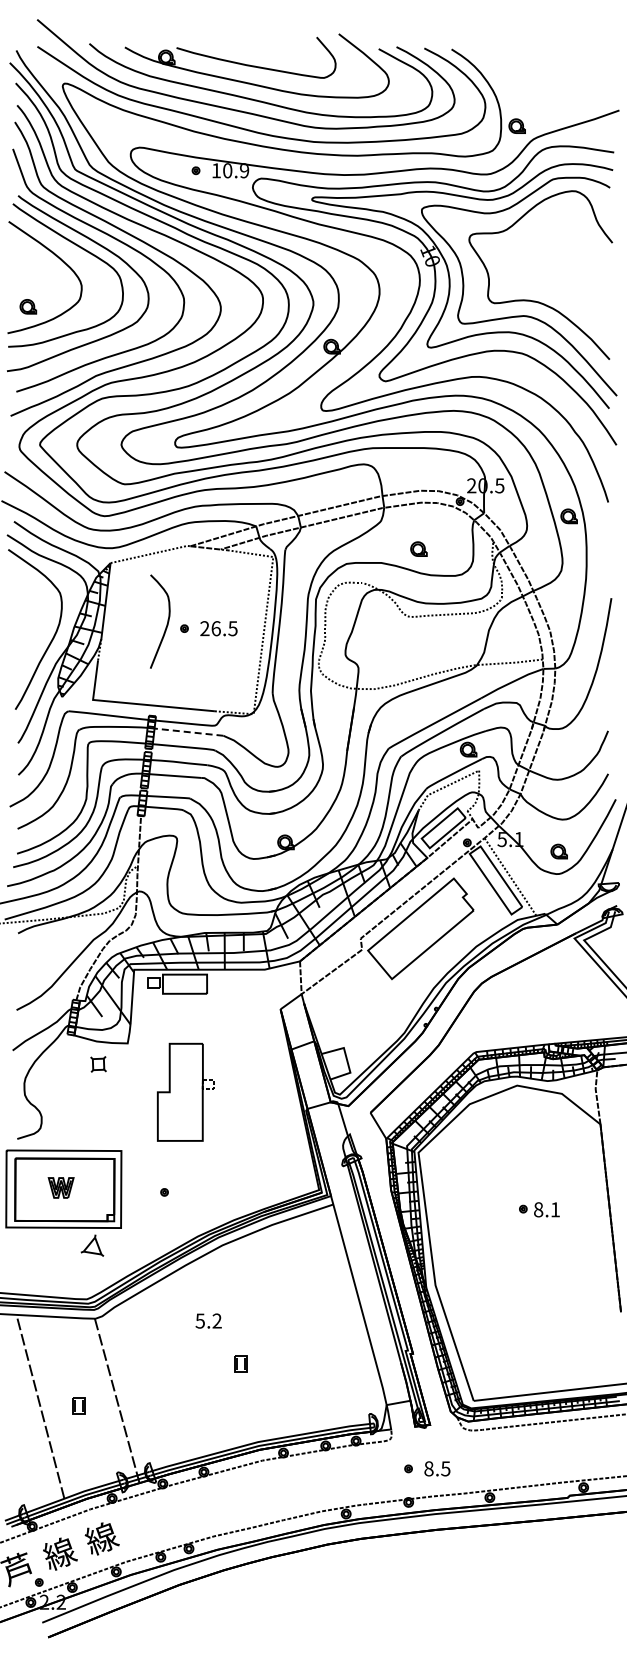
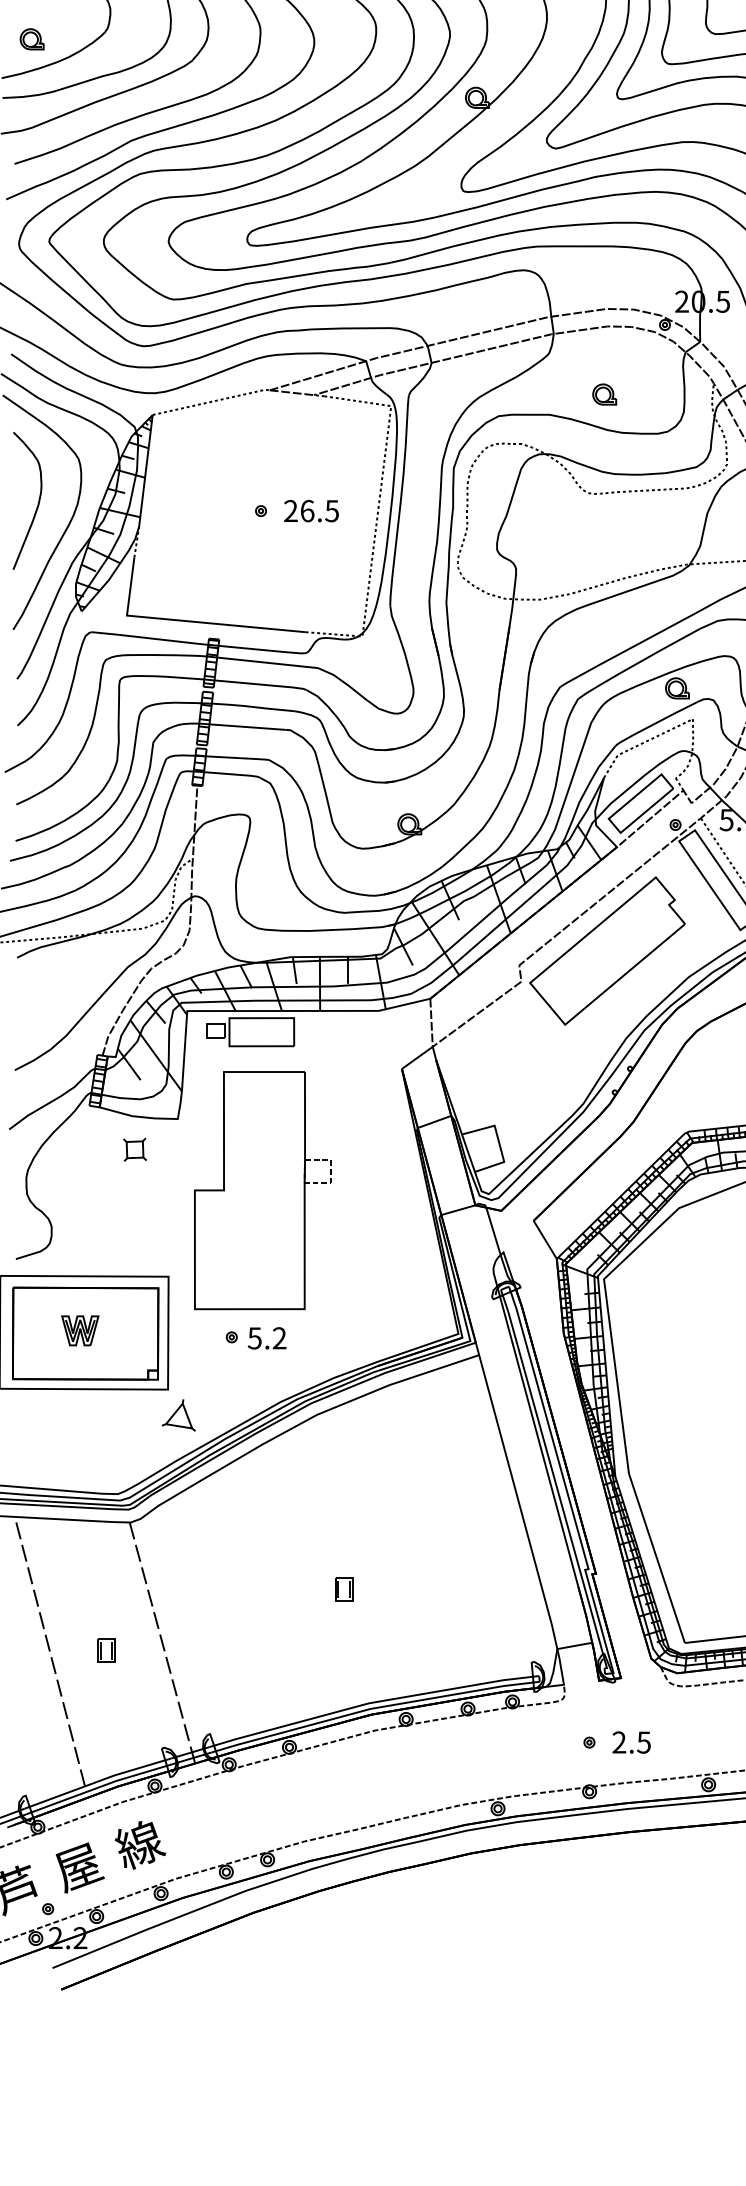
curve: (166, 624) -> (36, 504), moved
line: (189, 732) -> (268, 663), dashed -> solid
part: (185, 1092) -> (262, 1190), size x1.67
part: (92, 1245) -> (178, 1415), moved
text: (208, 1320) -> (266, 1337), moved
text: (428, 1468) -> (618, 1742), 8.5 -> 2.5
text: (60, 1554) -> (79, 1868), 線 -> 屋

